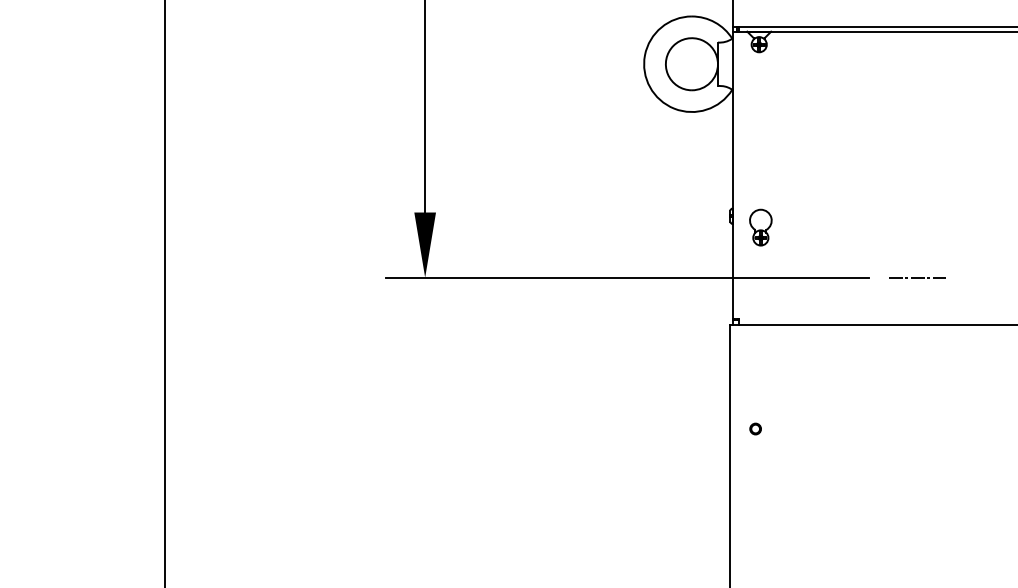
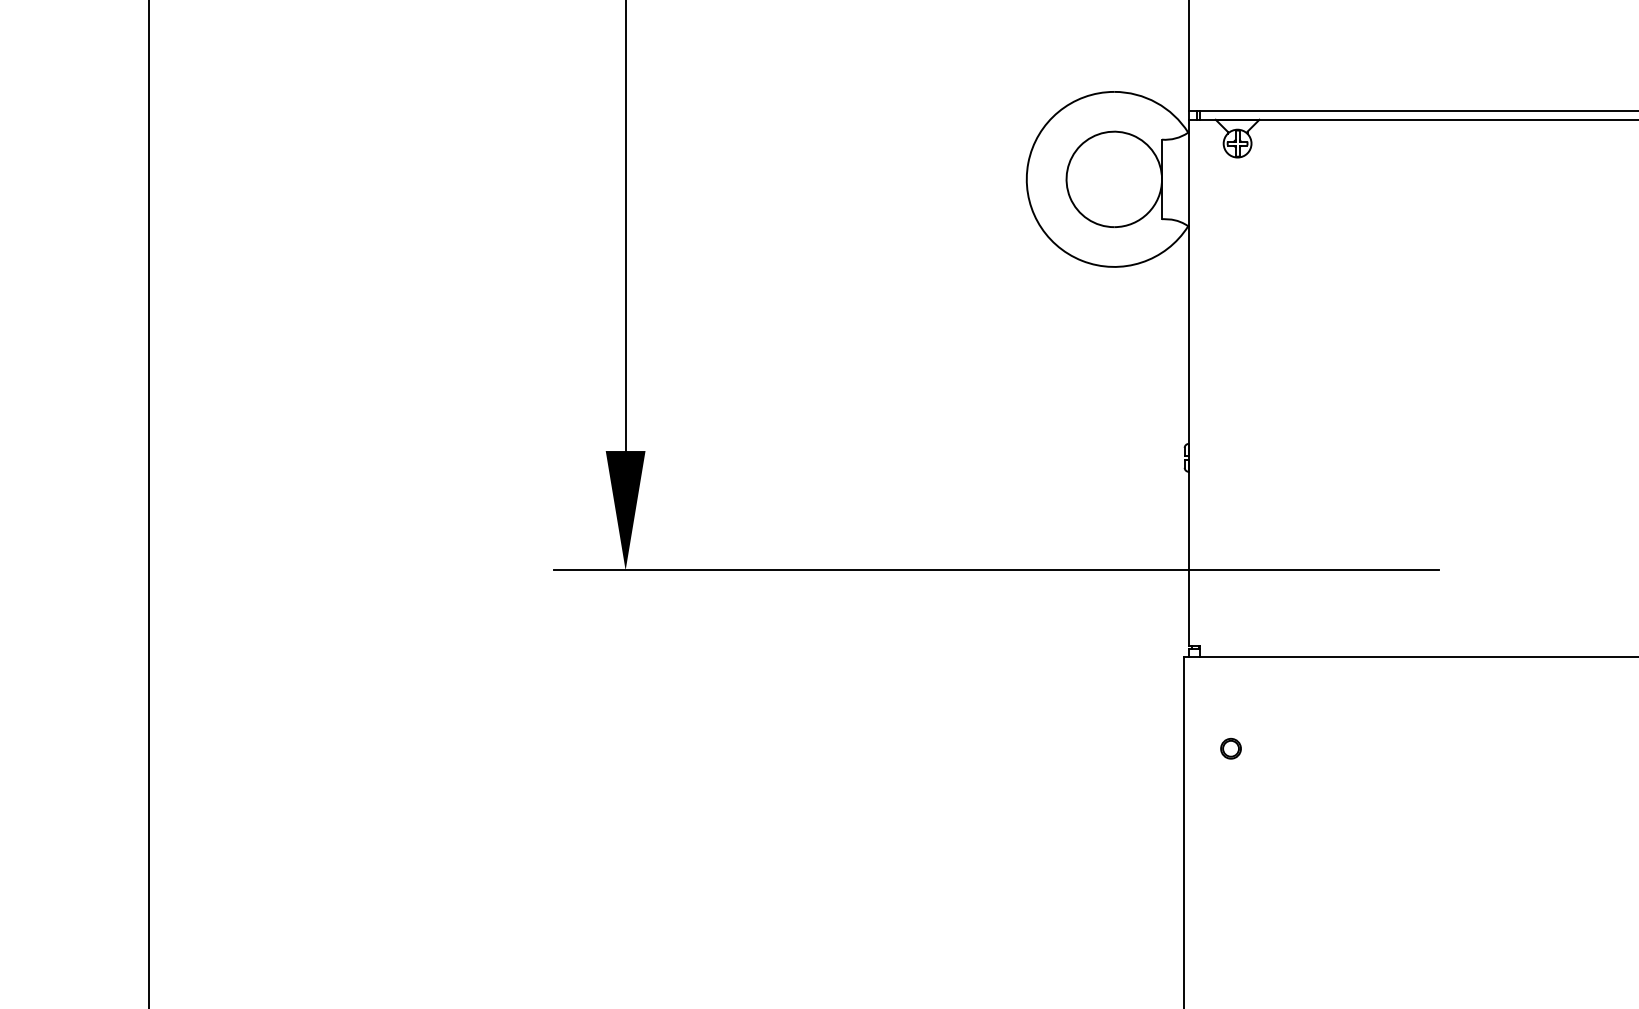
part: (760, 227) -> (1239, 478), removed
line: (916, 277) -> (1525, 570), removed
part: (755, 428) -> (1230, 747), moved

